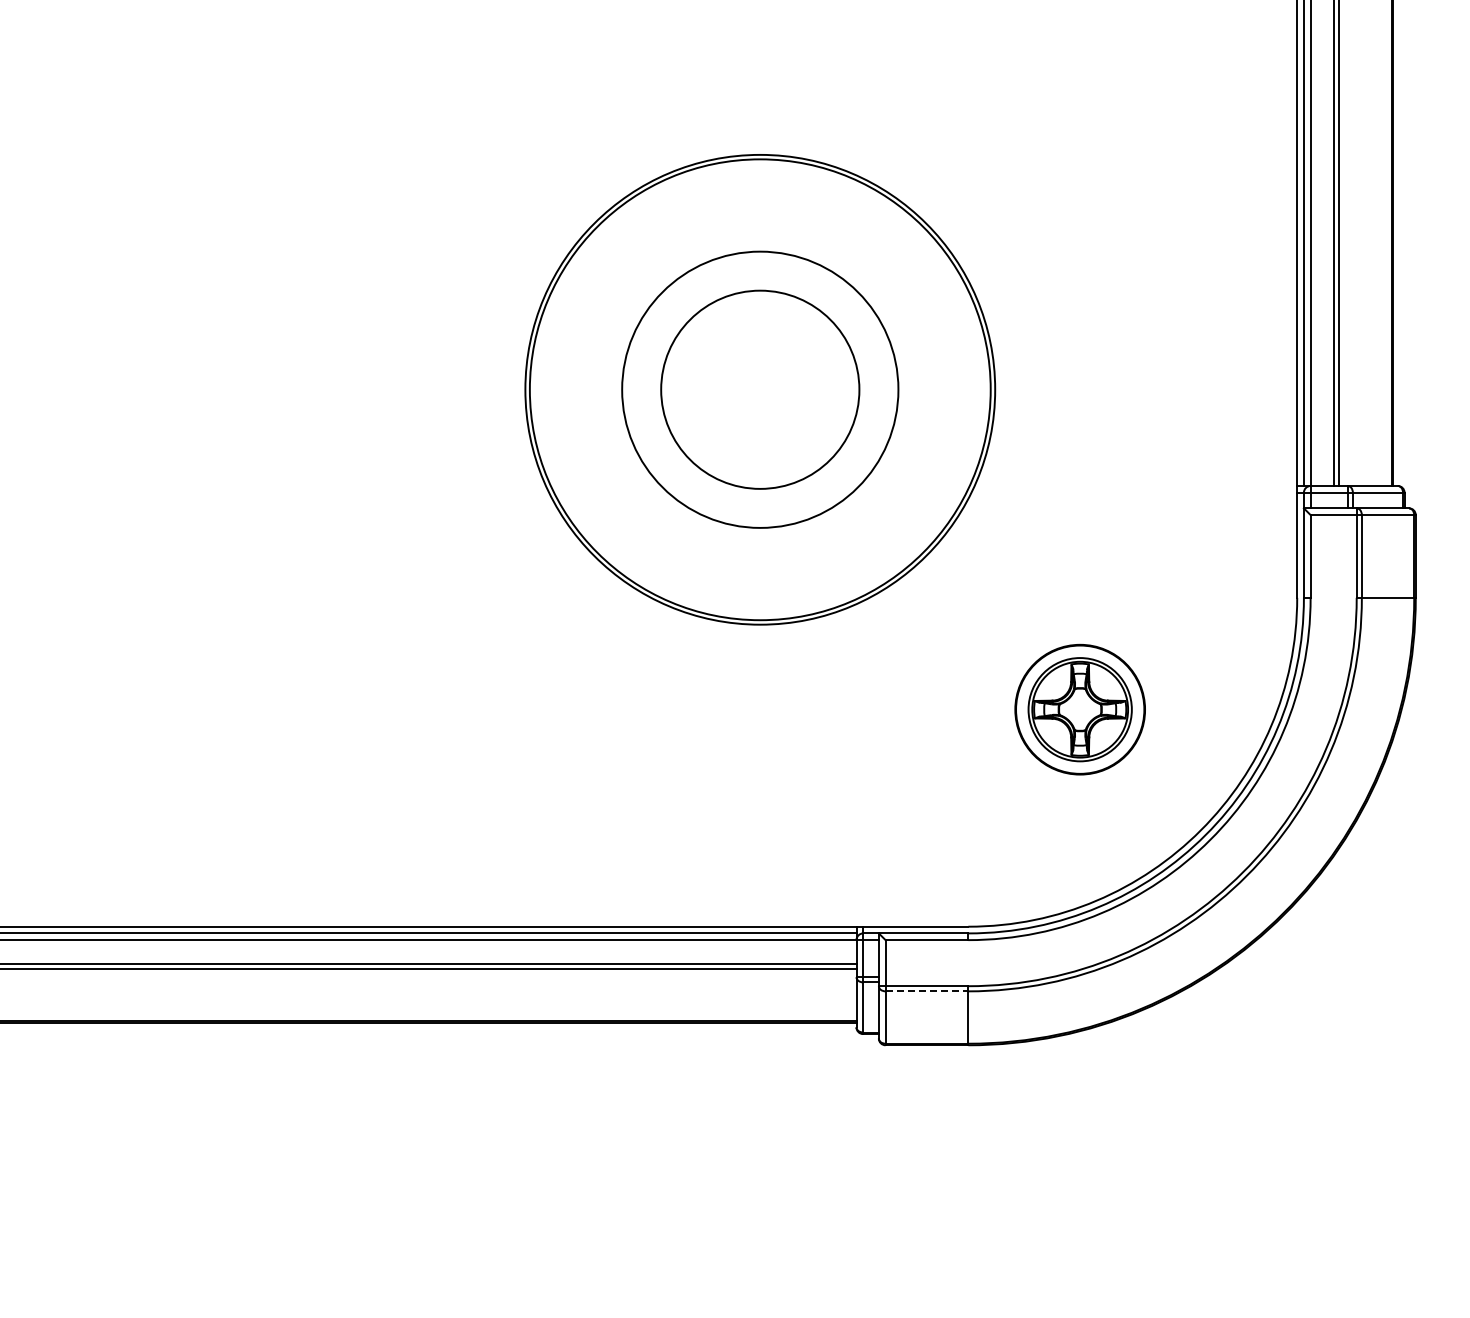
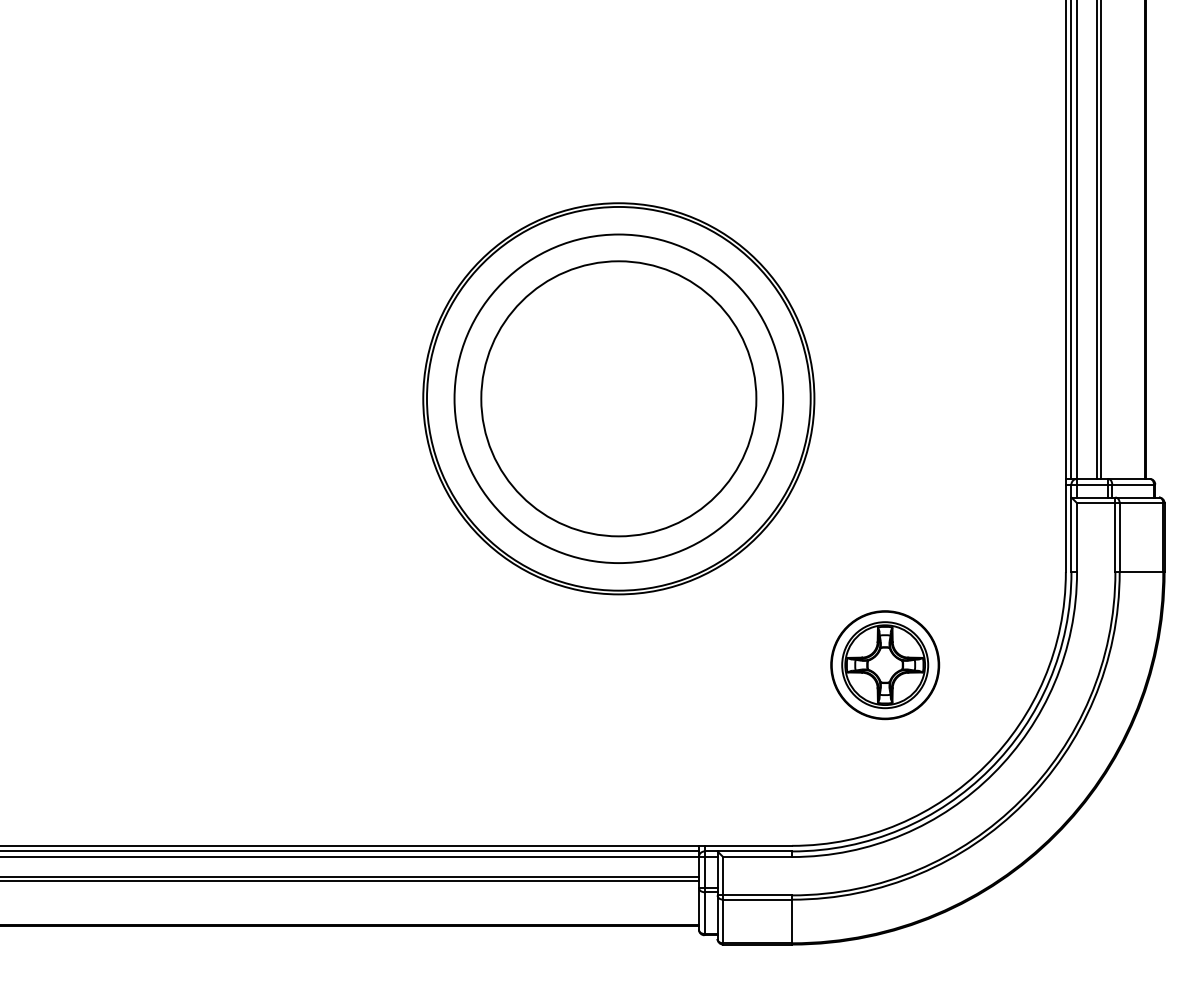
circle: (759, 389) -> (618, 398), size x1.43
circle: (760, 389) -> (619, 398), size x1.67
line: (927, 991) -> (758, 899), dashed -> solid

